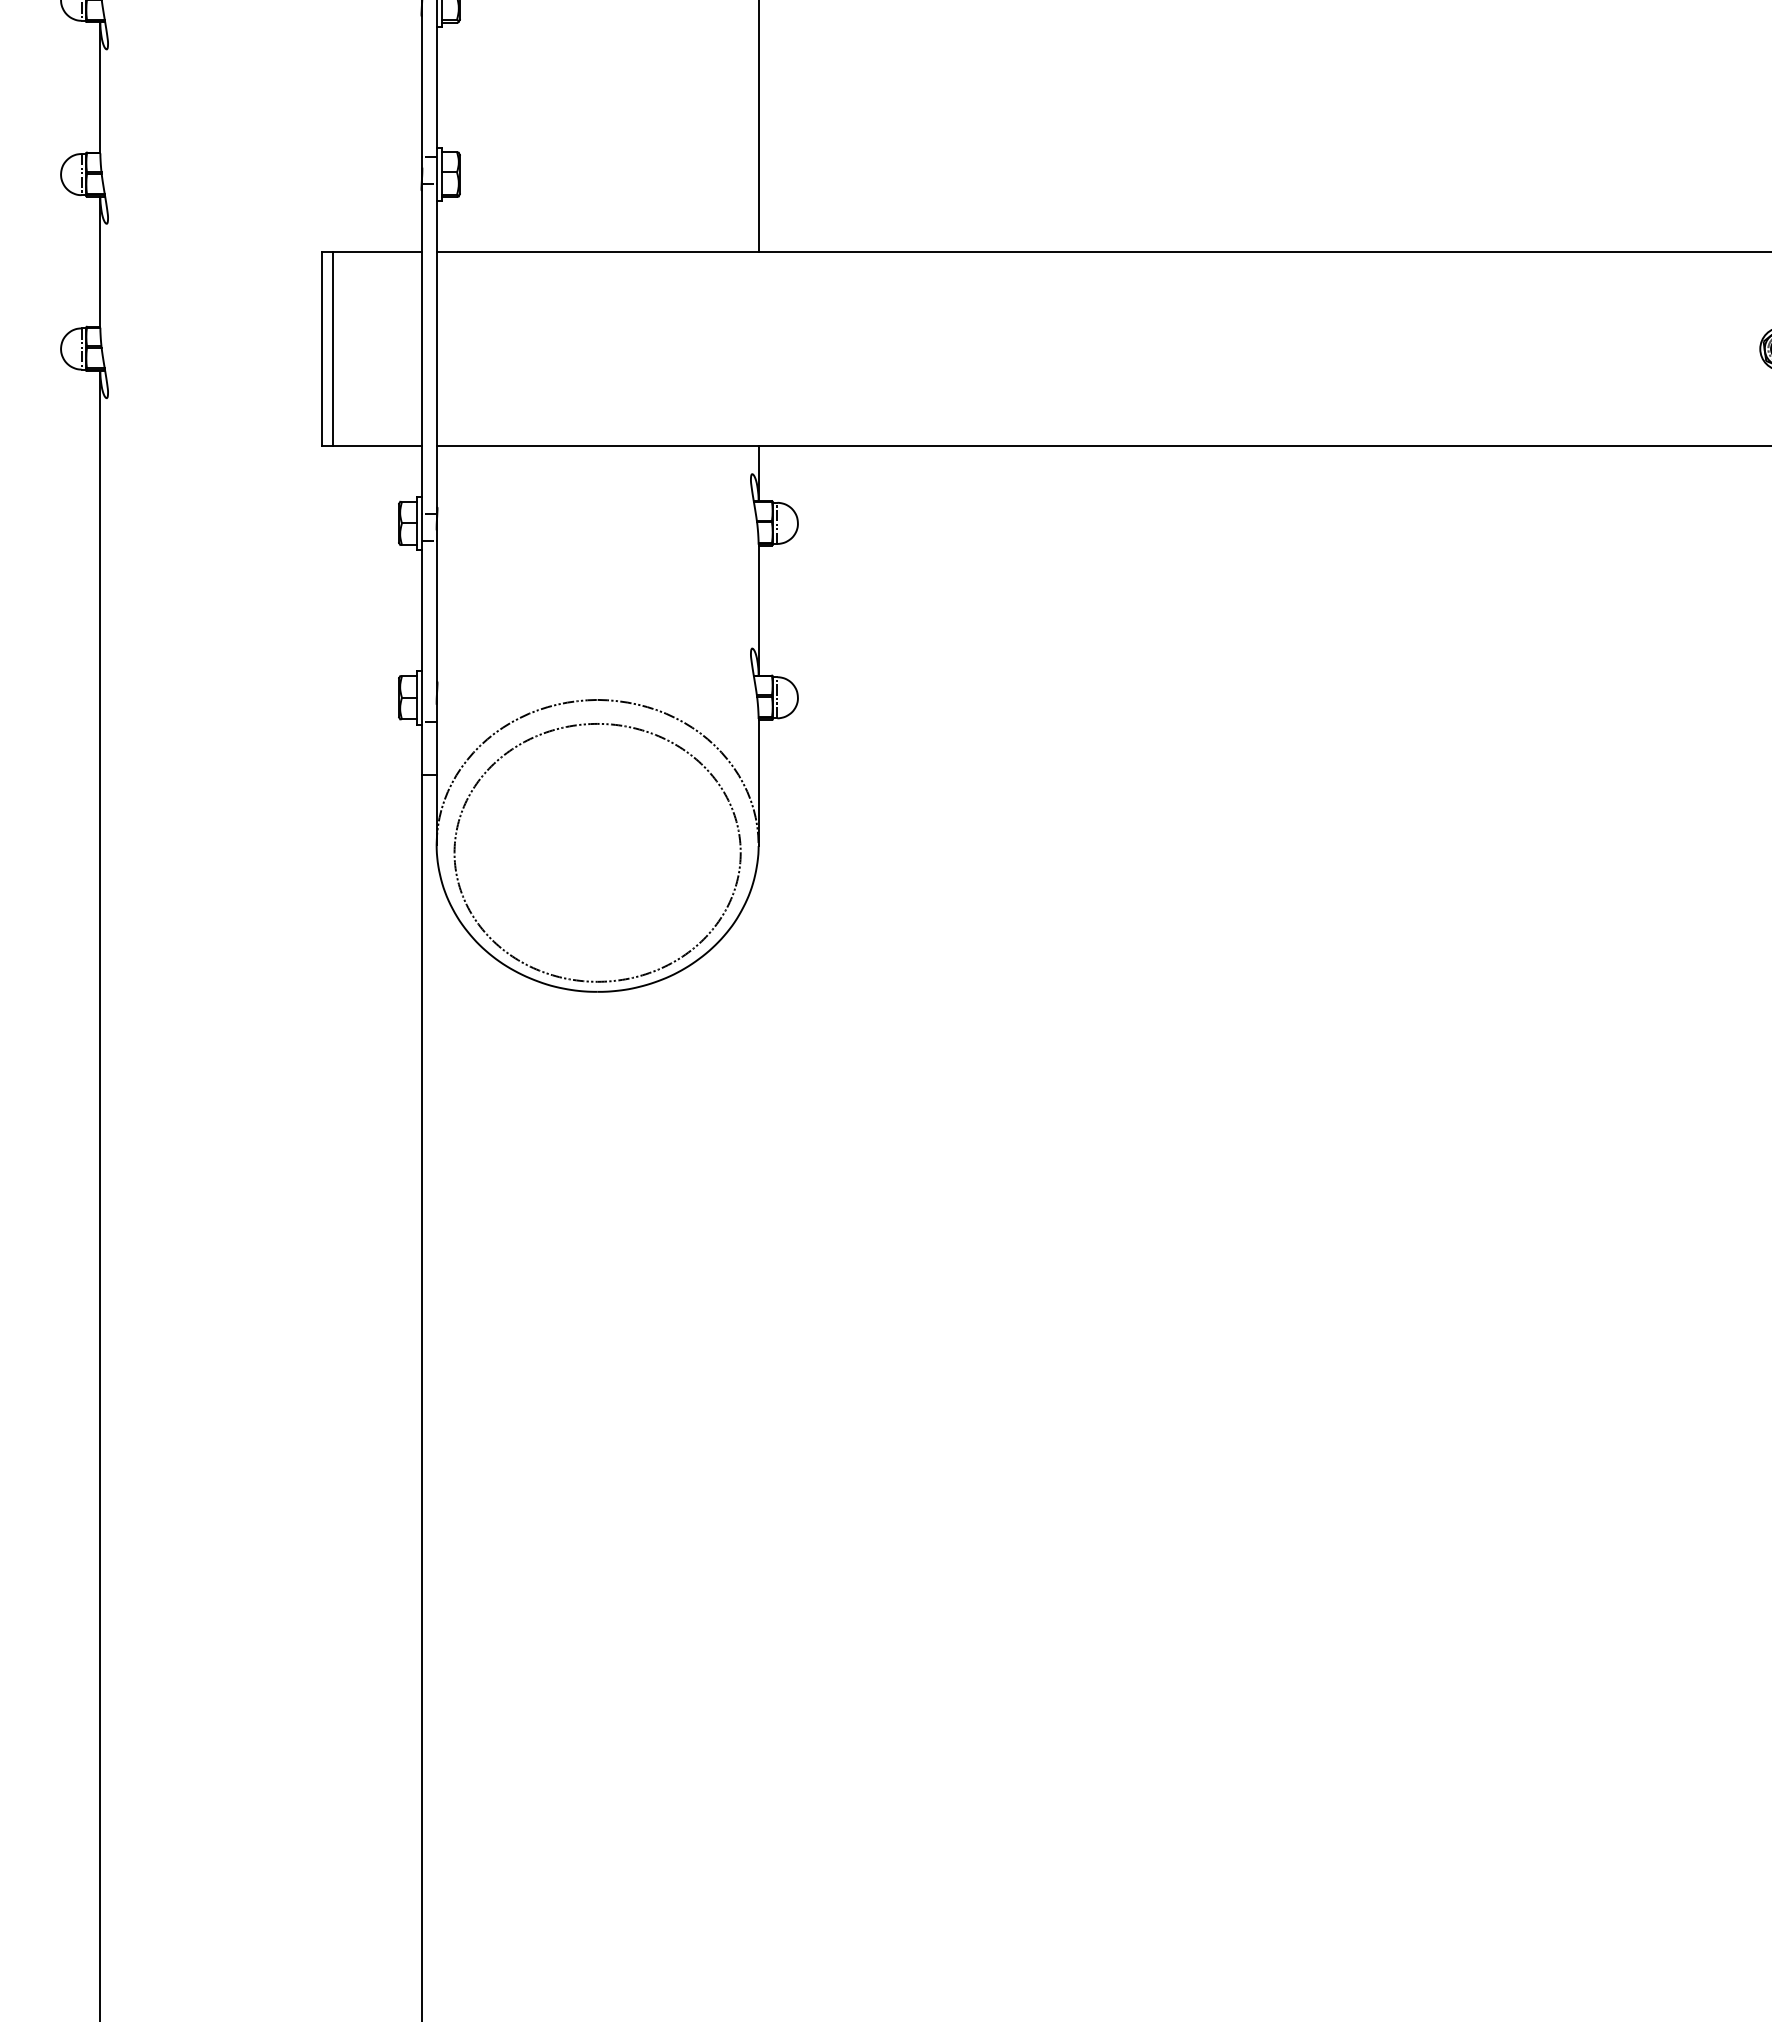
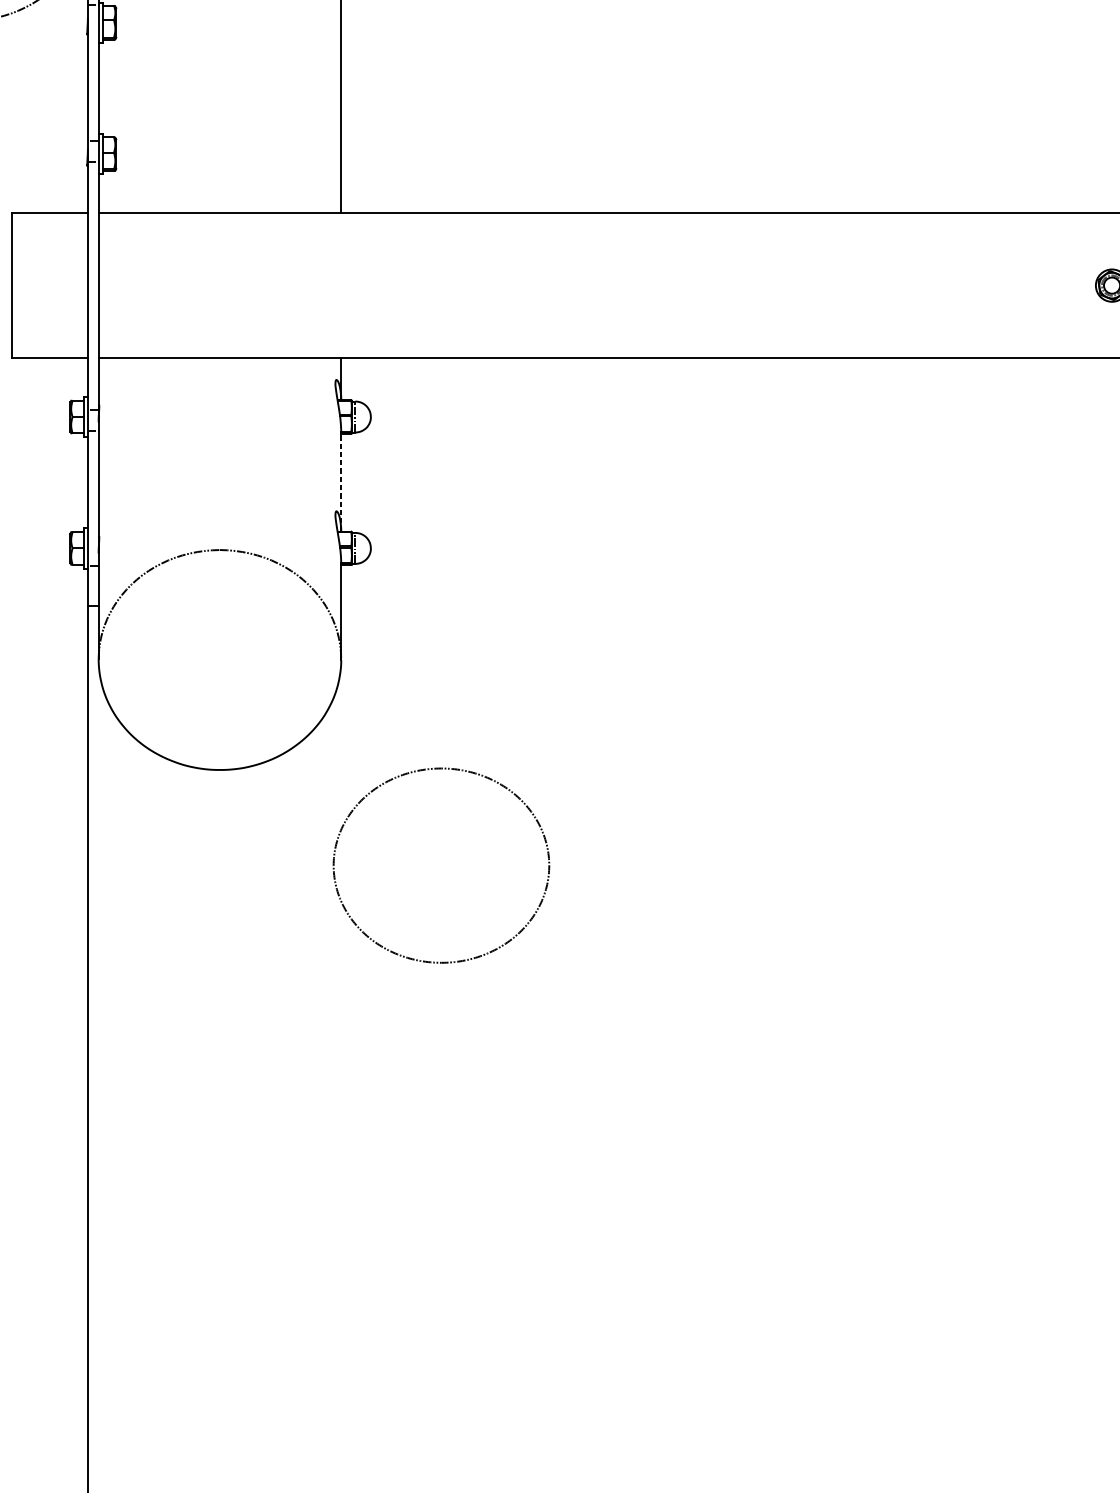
line: (332, 348) -> (20, 285), removed
line: (758, 609) -> (341, 481), solid -> dashed
part: (607, 725) -> (448, 769), moved

